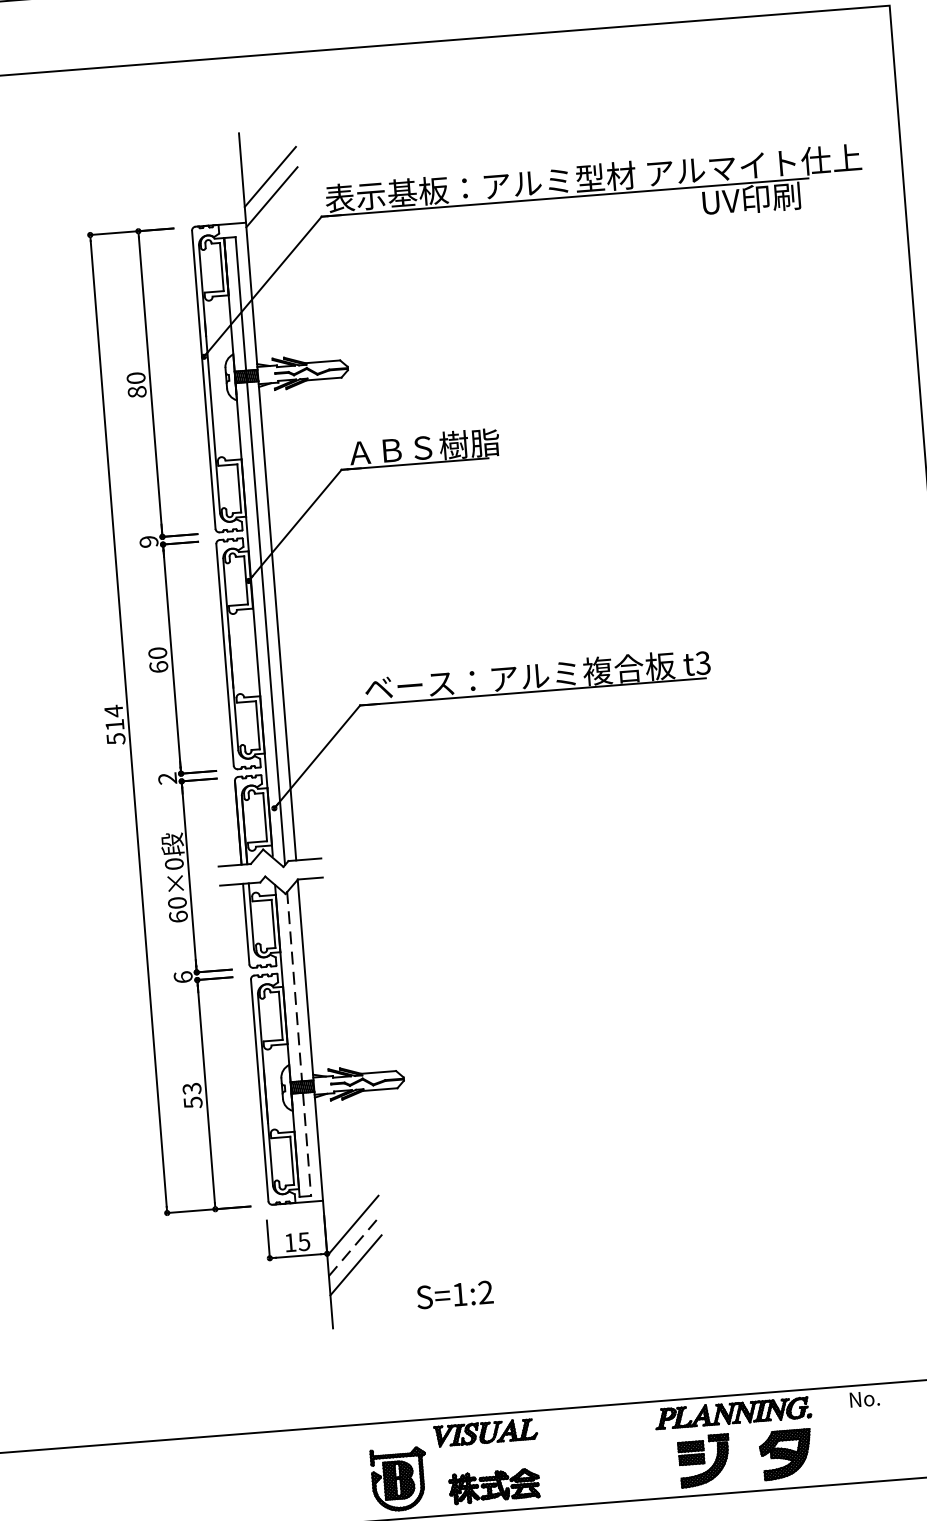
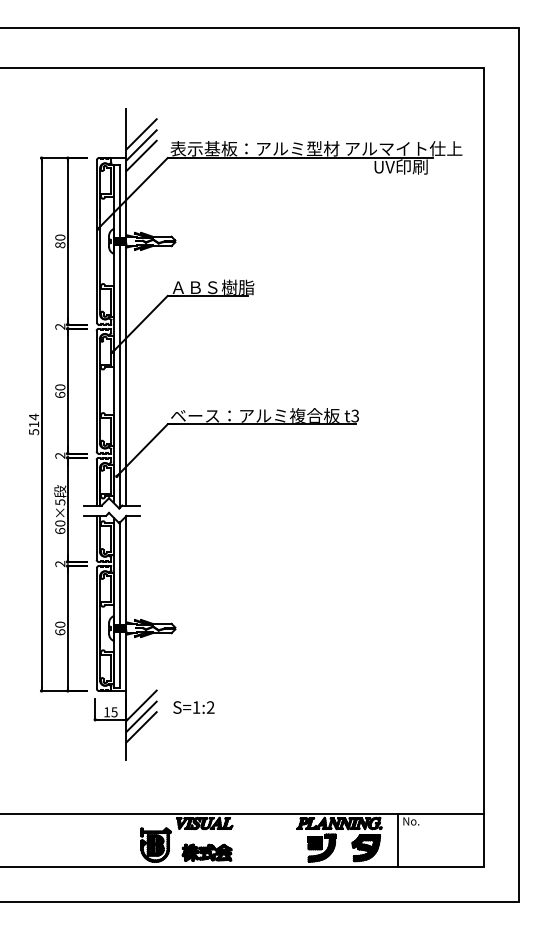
line: (273, 215) -> (141, 155), added
text: (149, 541) -> (60, 326), 9 -> 2
text: (174, 864) -> (60, 502), 60×0 -> 60×5
text: (183, 976) -> (60, 563), 6 -> 2
line: (299, 1044) -> (120, 605), dashed -> solid
text: (192, 1095) -> (60, 628), 53 -> 60
line: (354, 1245) -> (141, 716), dashed -> solid
text: (454, 1294) -> (193, 707), moved
line: (842, 1434) -> (397, 839), added

